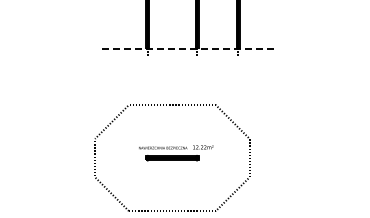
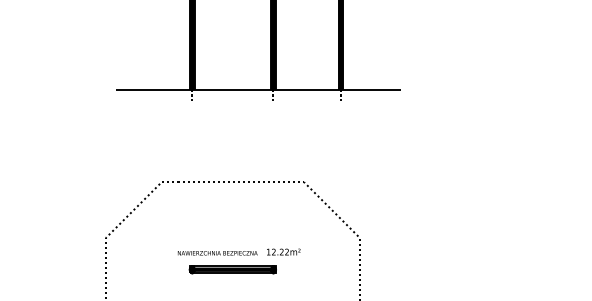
line: (188, 48) -> (259, 89), dashed -> solid

